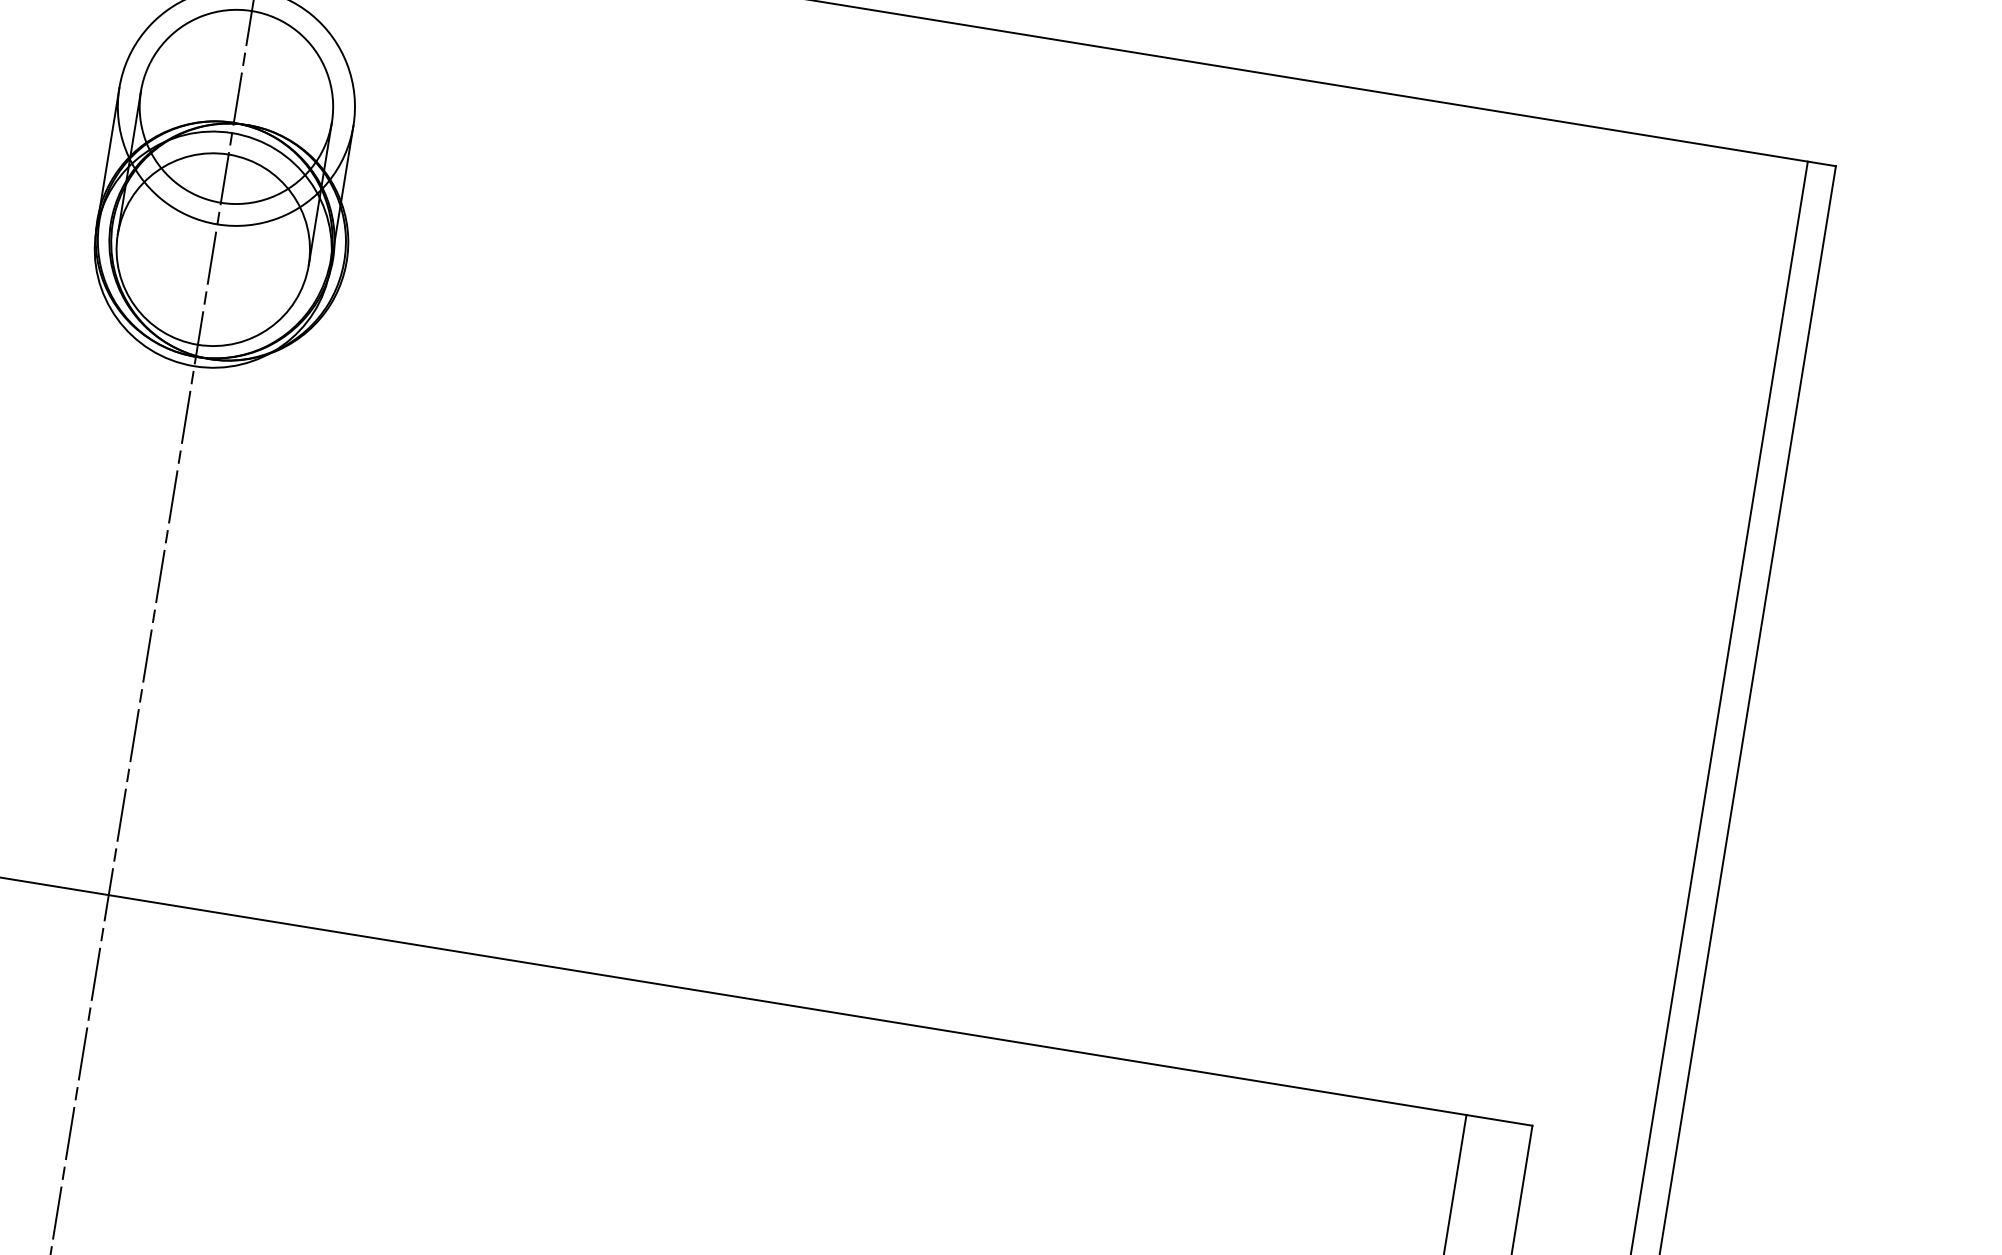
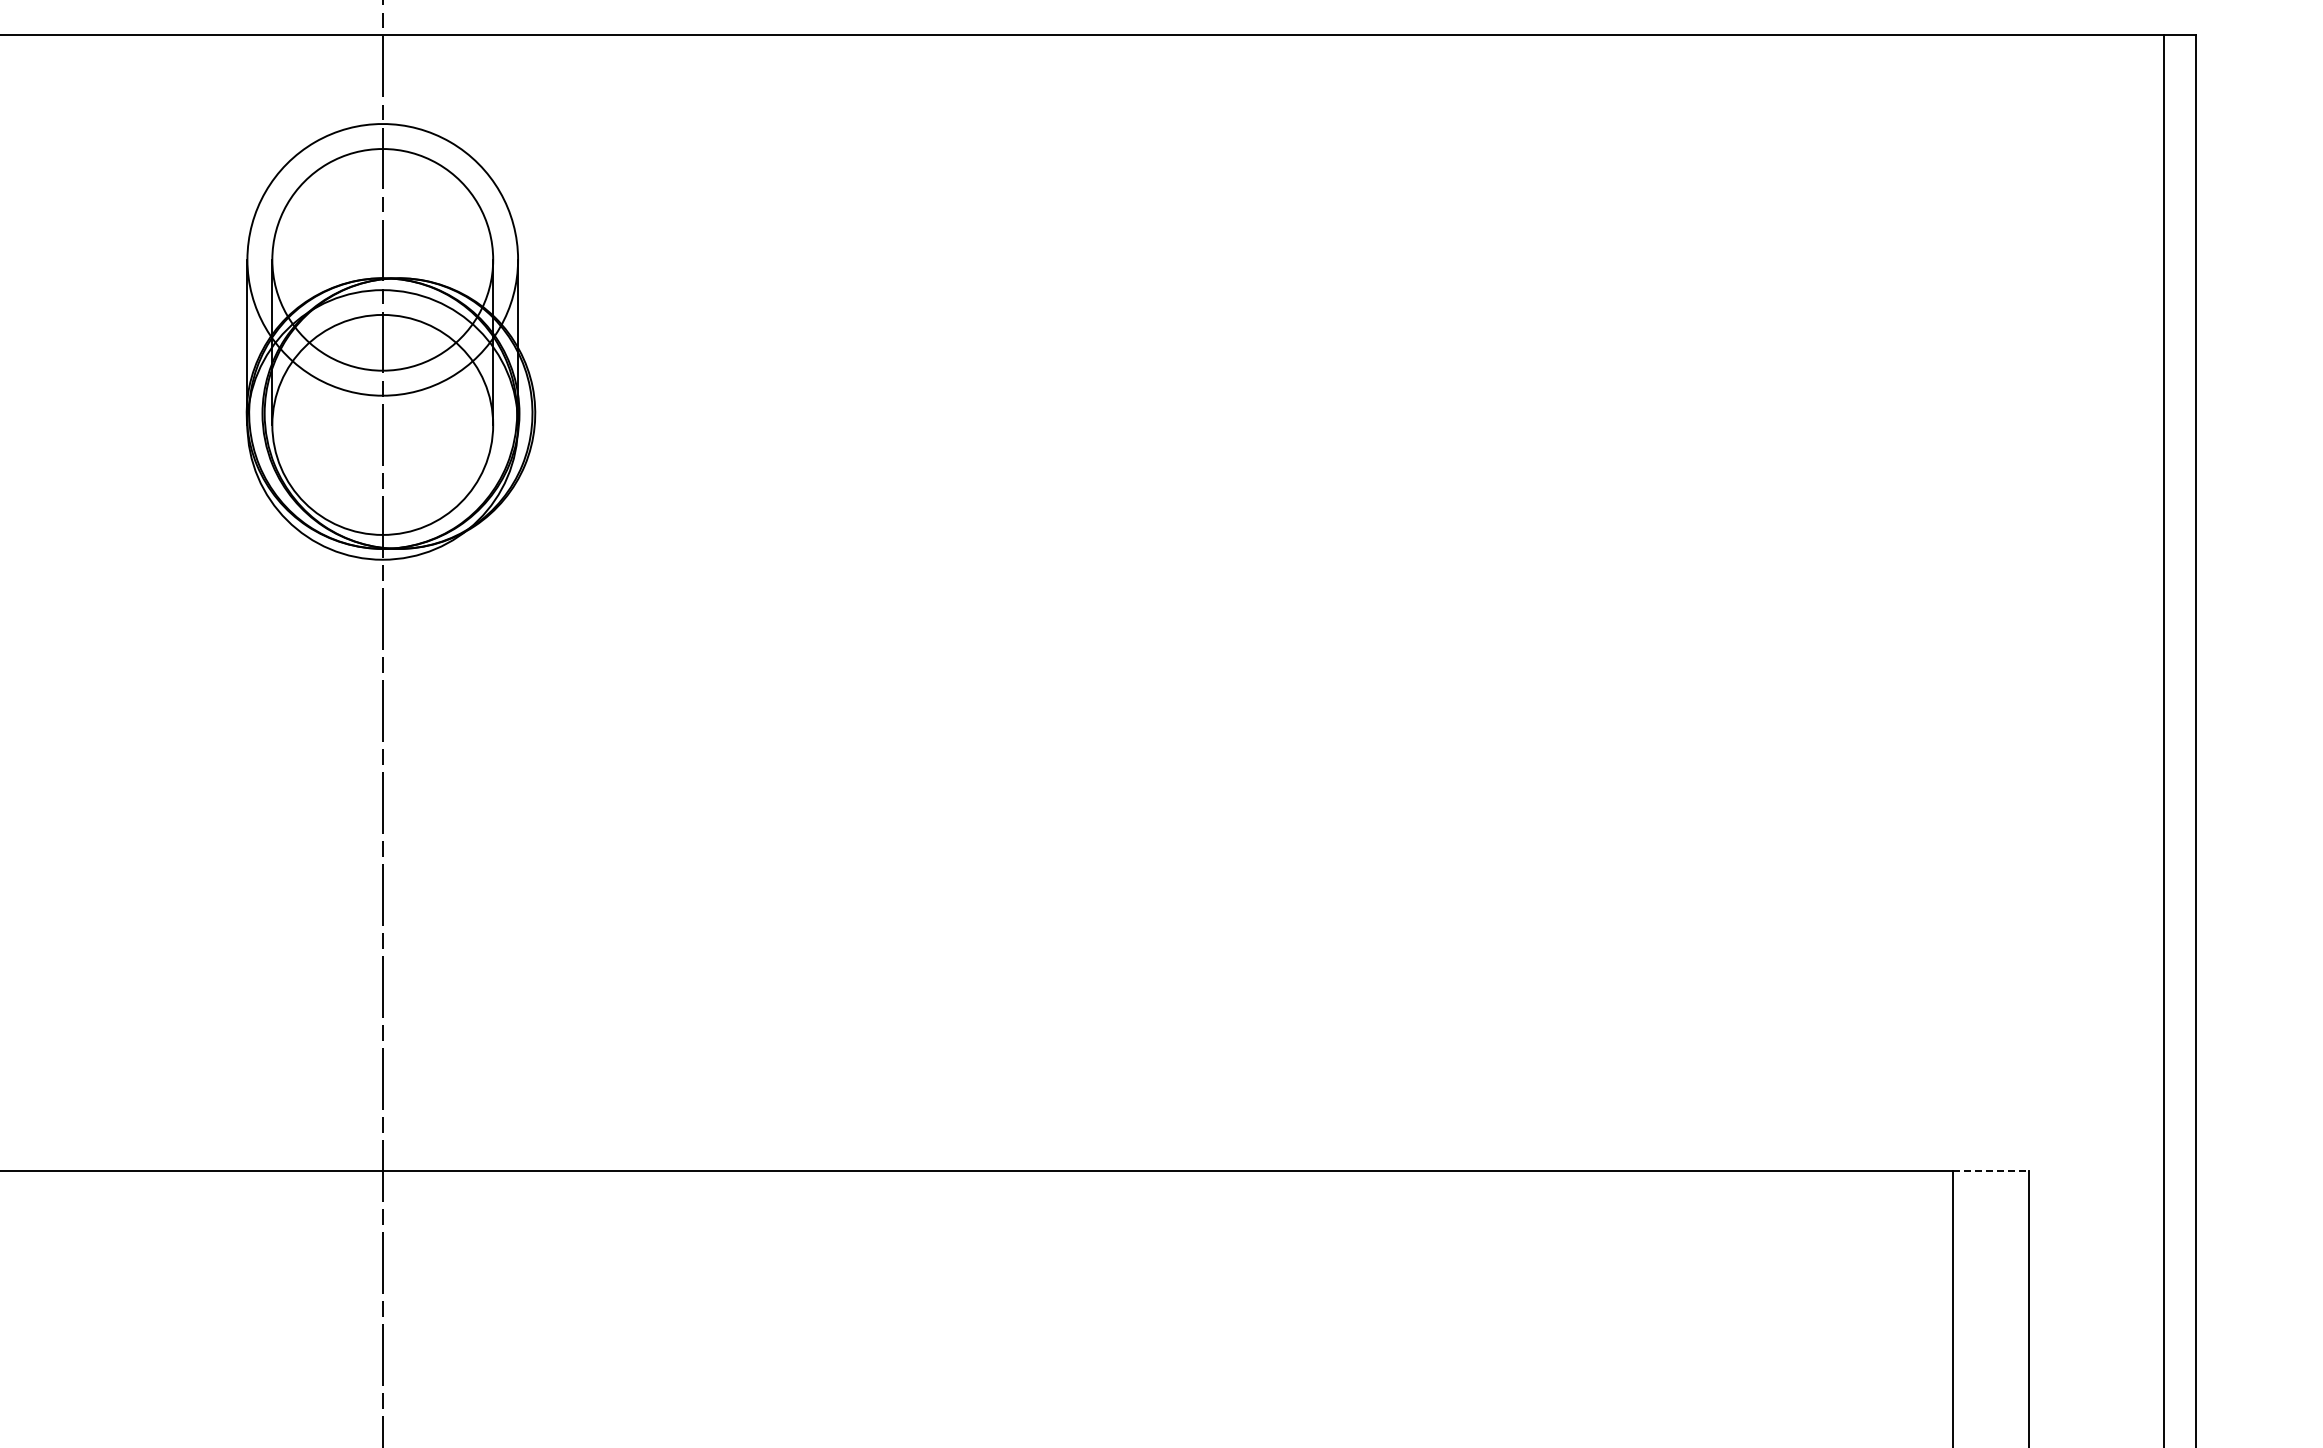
line: (1499, 1120) -> (1991, 1171), solid -> dashed

